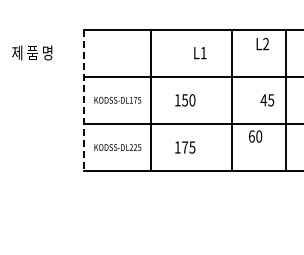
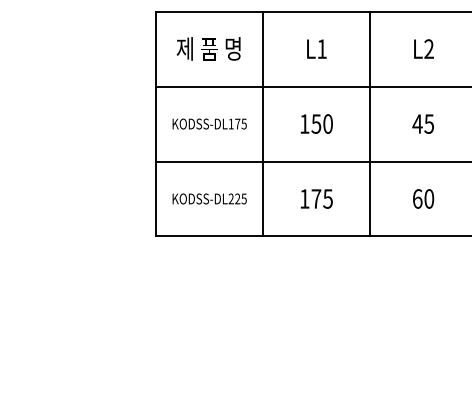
text: (262, 44) -> (423, 49), moved
text: (32, 52) -> (209, 48), moved
text: (200, 53) -> (317, 49), moved
line: (83, 100) -> (155, 124), dashed -> solid
line: (231, 100) -> (369, 124), moved
text: (267, 100) -> (423, 124), moved
text: (255, 136) -> (423, 198), moved

